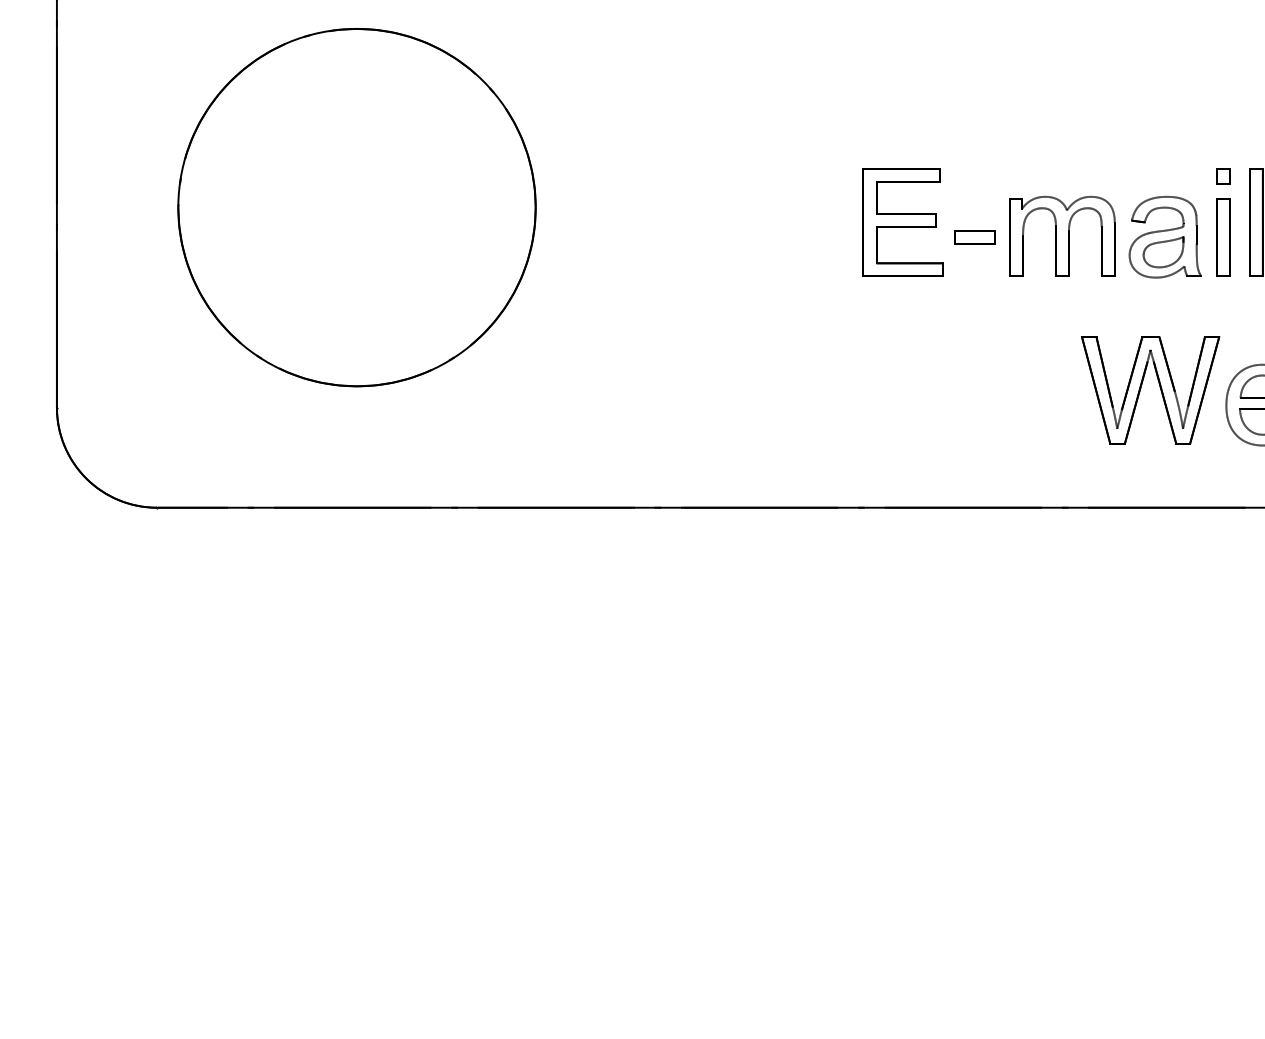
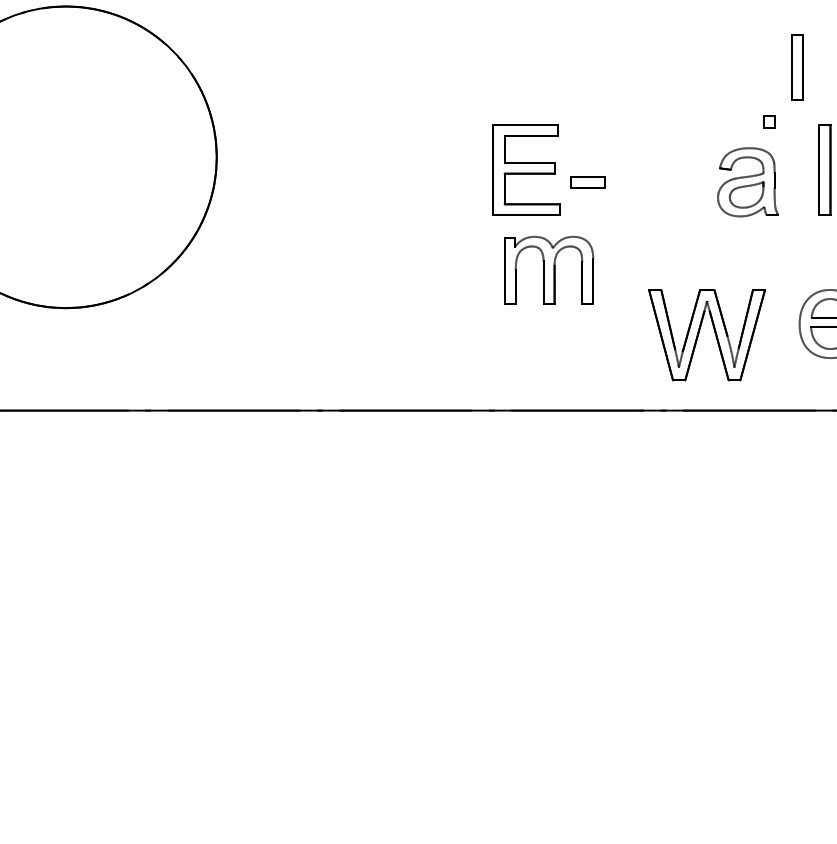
part: (1223, 176) -> (769, 121), moved
part: (1062, 235) -> (549, 269), moved
part: (1223, 237) -> (797, 67), moved
part: (1141, 388) -> (699, 333), moved

